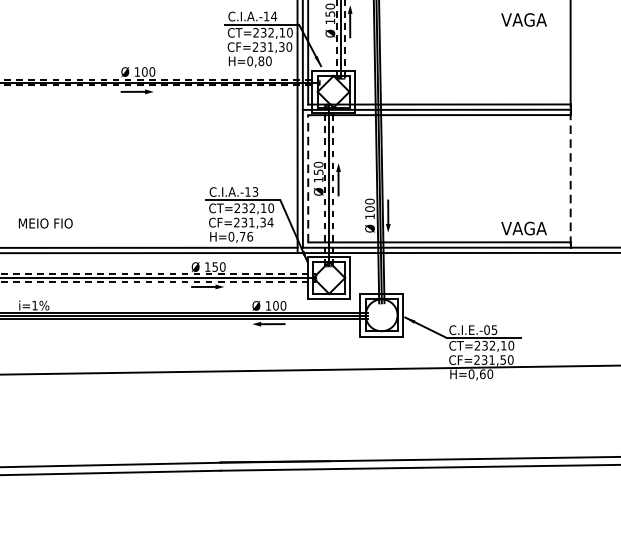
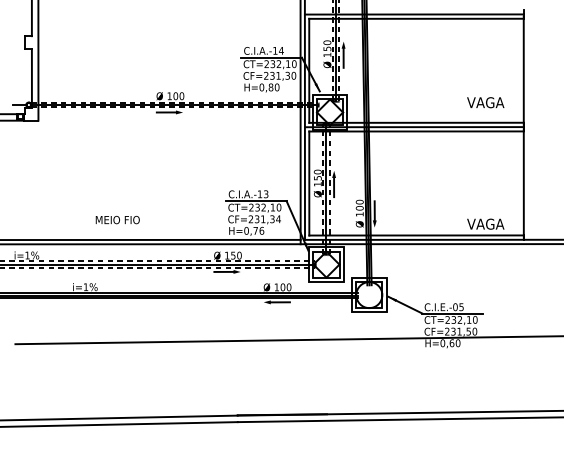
text: (523, 19) -> (485, 102), moved
line: (570, 177) -> (523, 182), dashed -> solid
line: (308, 178) -> (309, 183), dashed -> solid
text: (45, 222) -> (117, 219), moved

